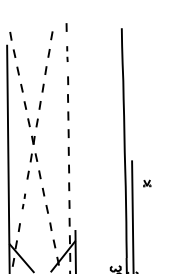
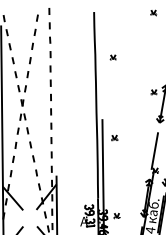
part: (66, 53) -> (49, 32), size x1.67
part: (144, 84) -> (112, 57), added
part: (23, 201) -> (14, 152), size x1.67

